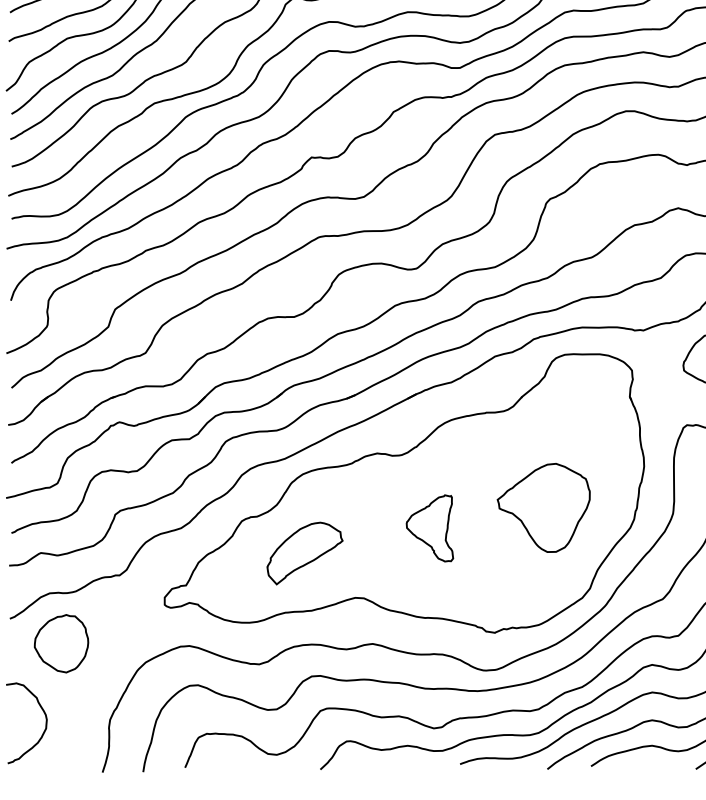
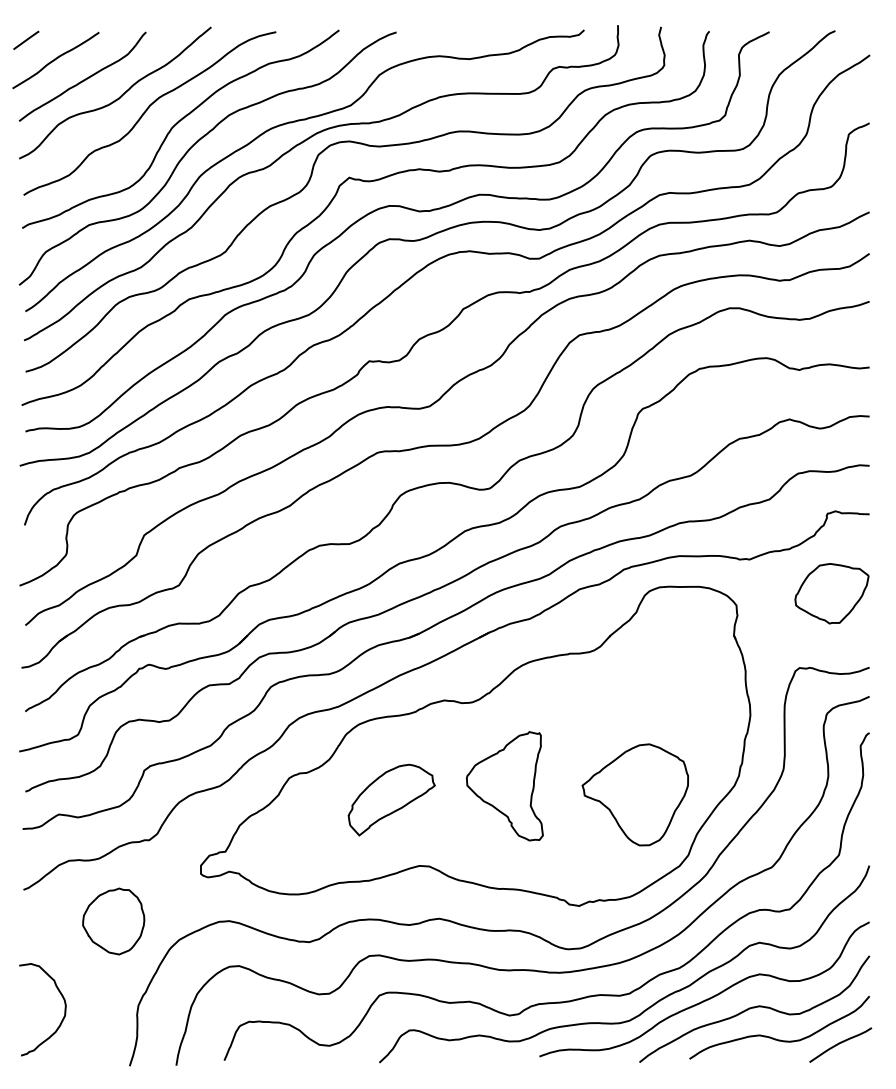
part: (543, 507) -> (634, 794), moved
part: (429, 528) -> (504, 786), size x1.43
part: (304, 552) -> (391, 799), moved
part: (61, 643) -> (113, 921), moved

